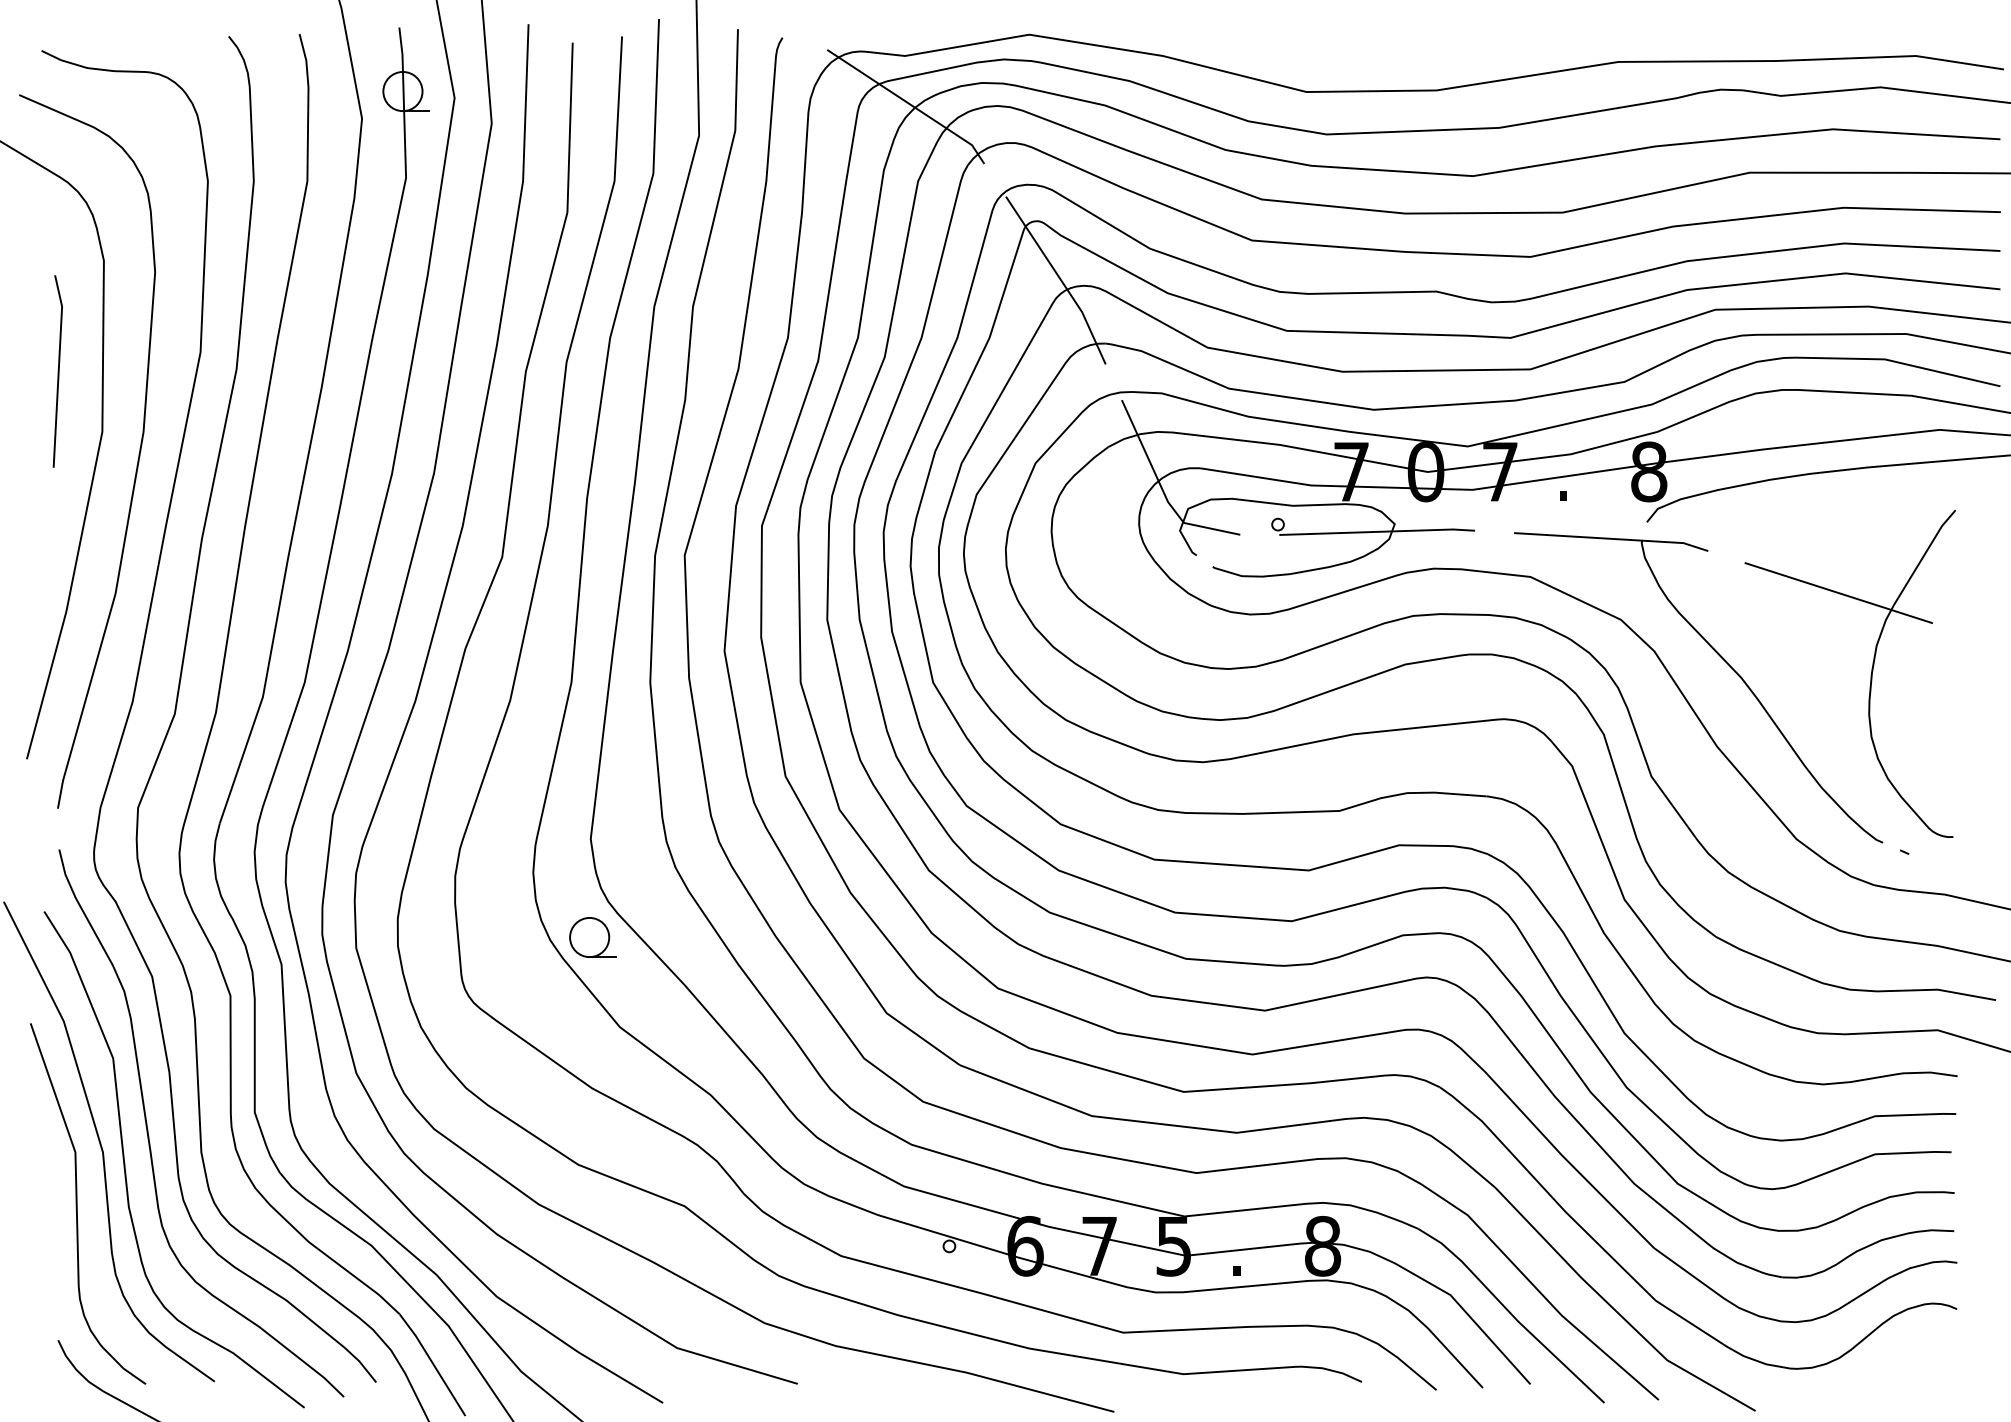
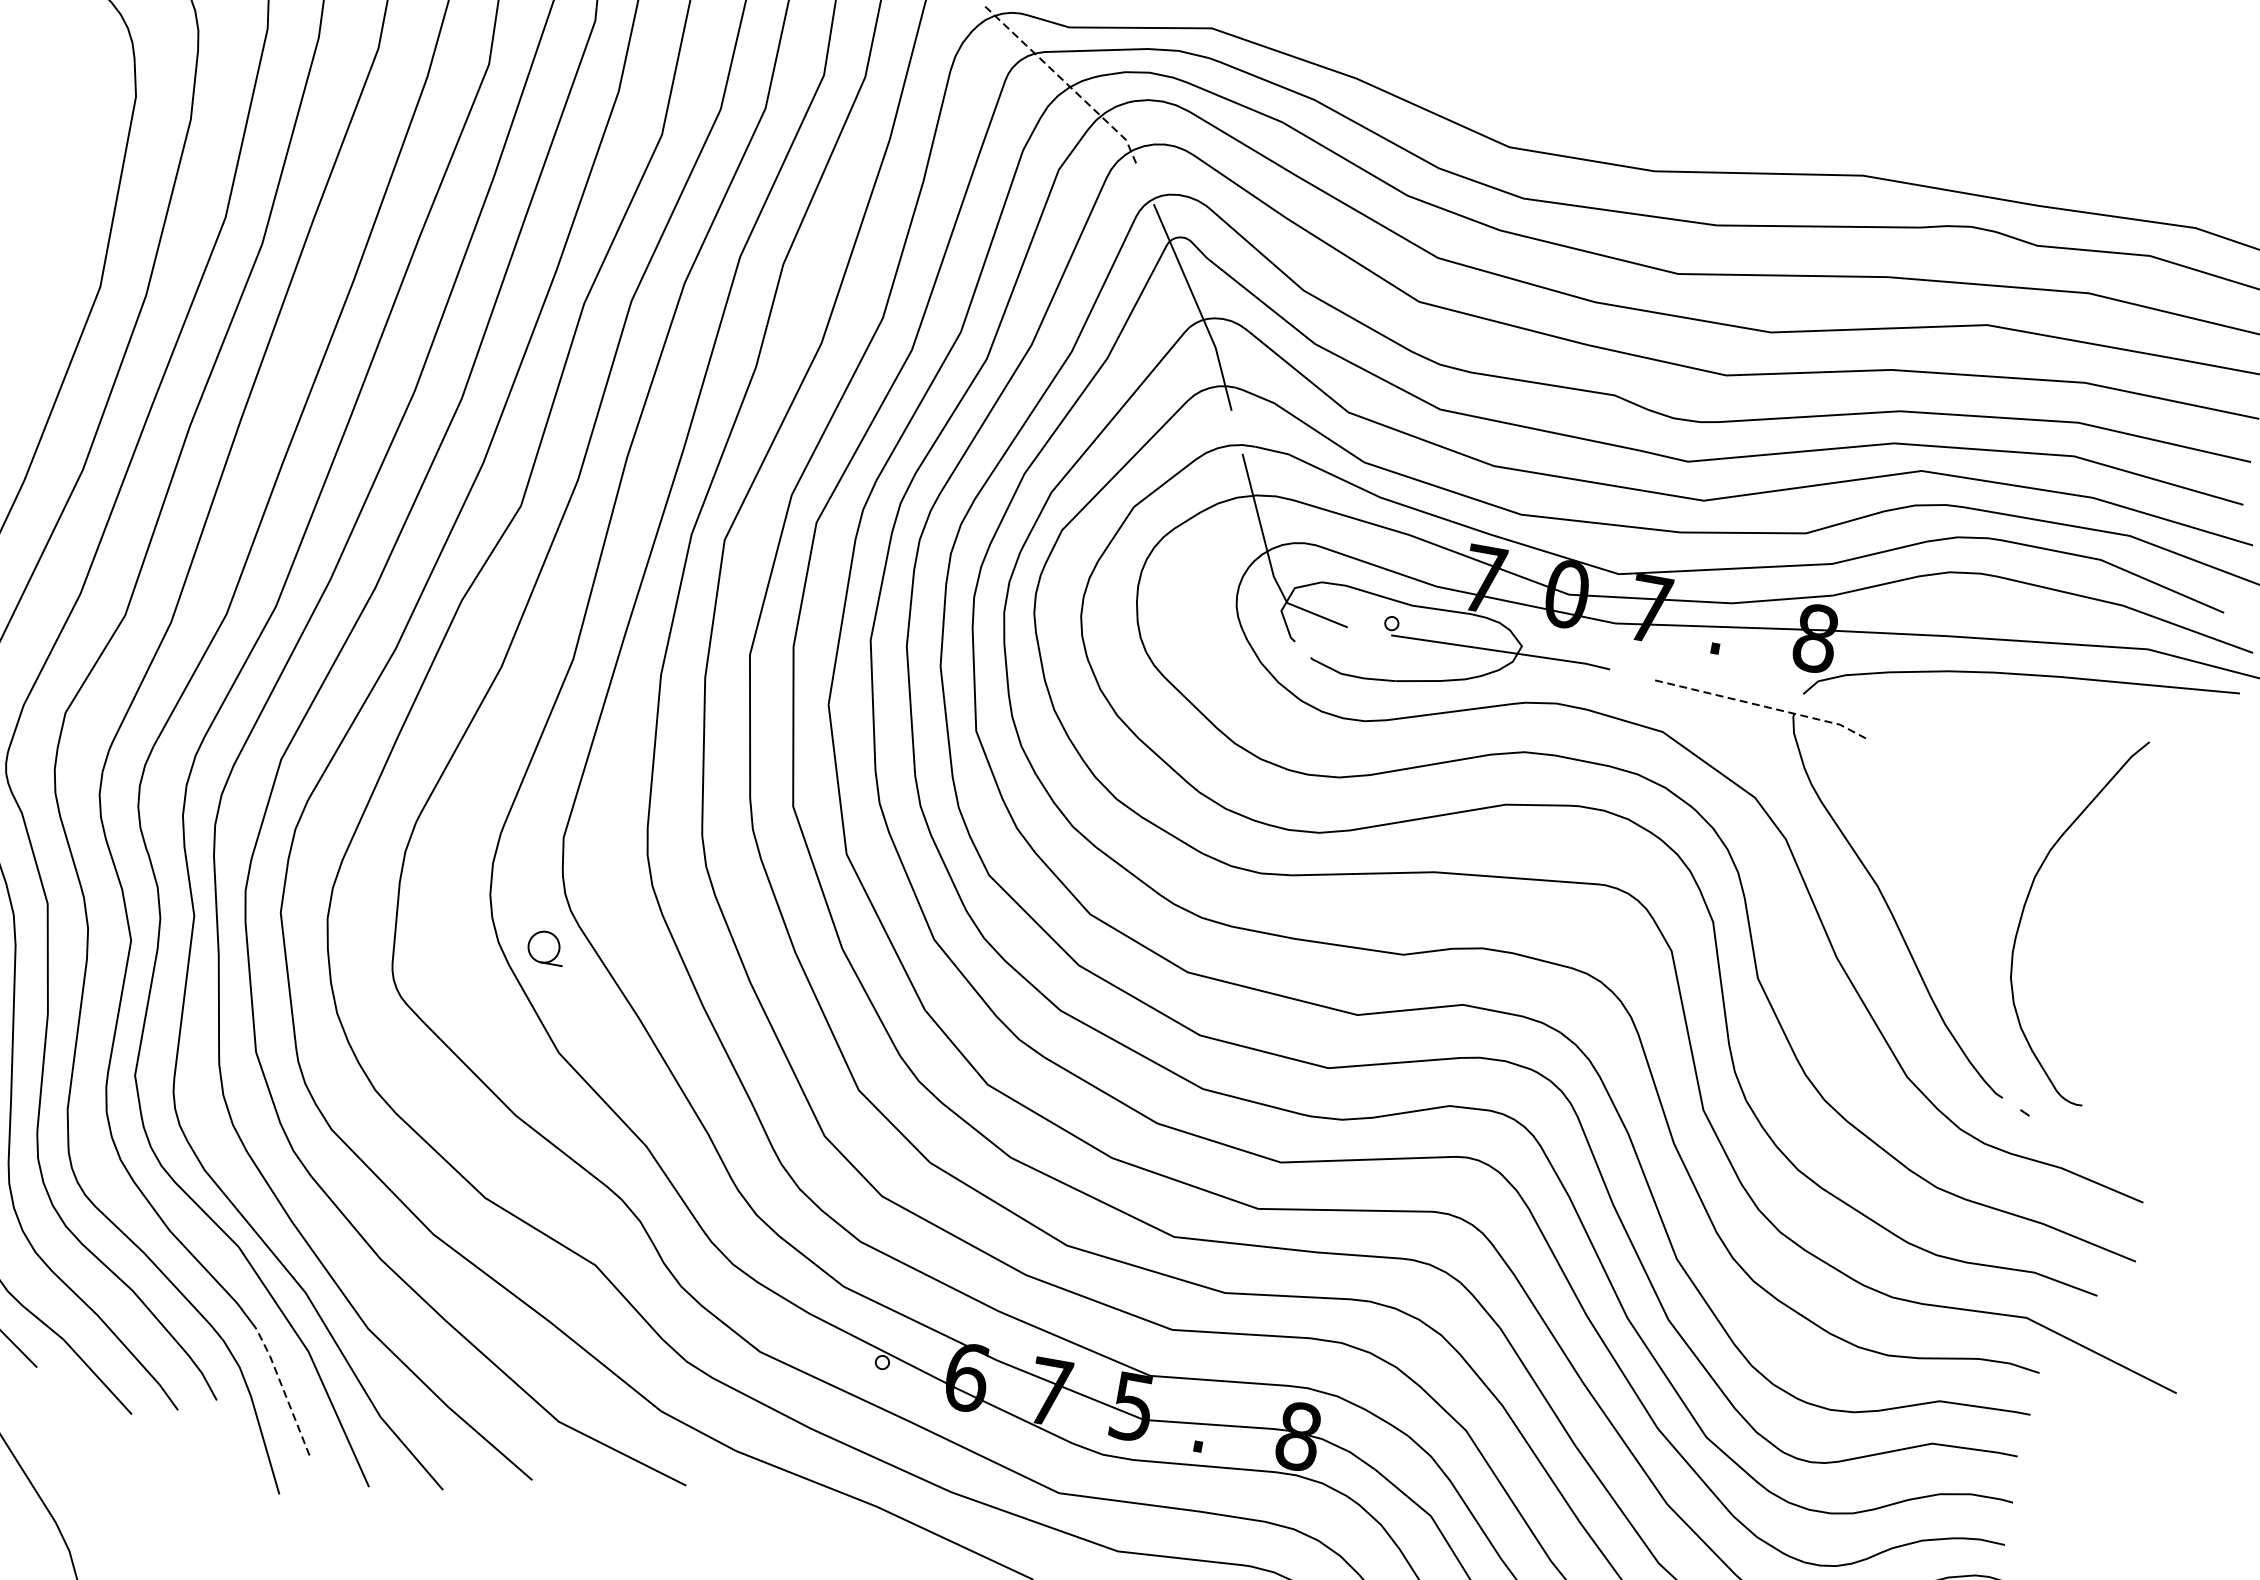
line: (909, 104) -> (1064, 82), solid -> dashed
line: (57, 371) -> (62, 210), removed
line: (1612, 538) -> (1761, 705), solid -> dashed
line: (1838, 593) -> (2002, 811), removed
part: (592, 937) -> (546, 947), size x0.7
line: (432, 1363) -> (283, 1390), solid -> dashed

